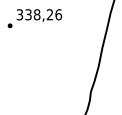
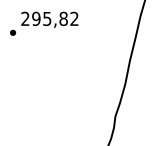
text: (39, 14) -> (50, 18), 338,26 -> 295,82

